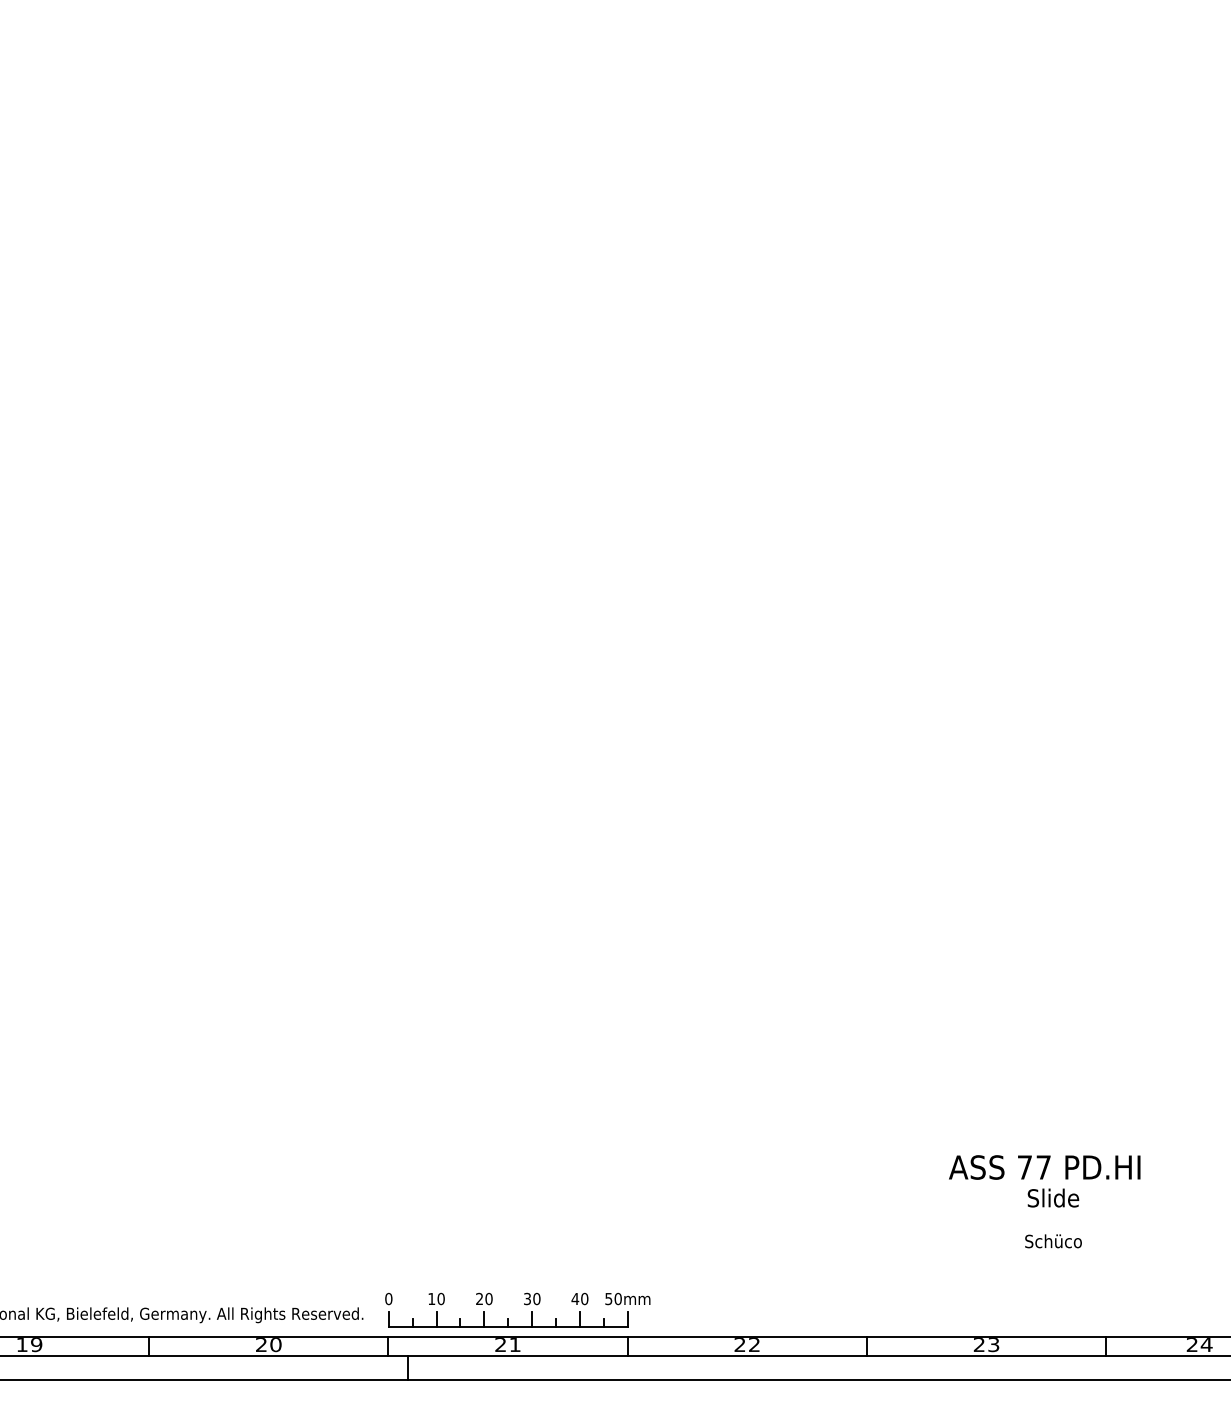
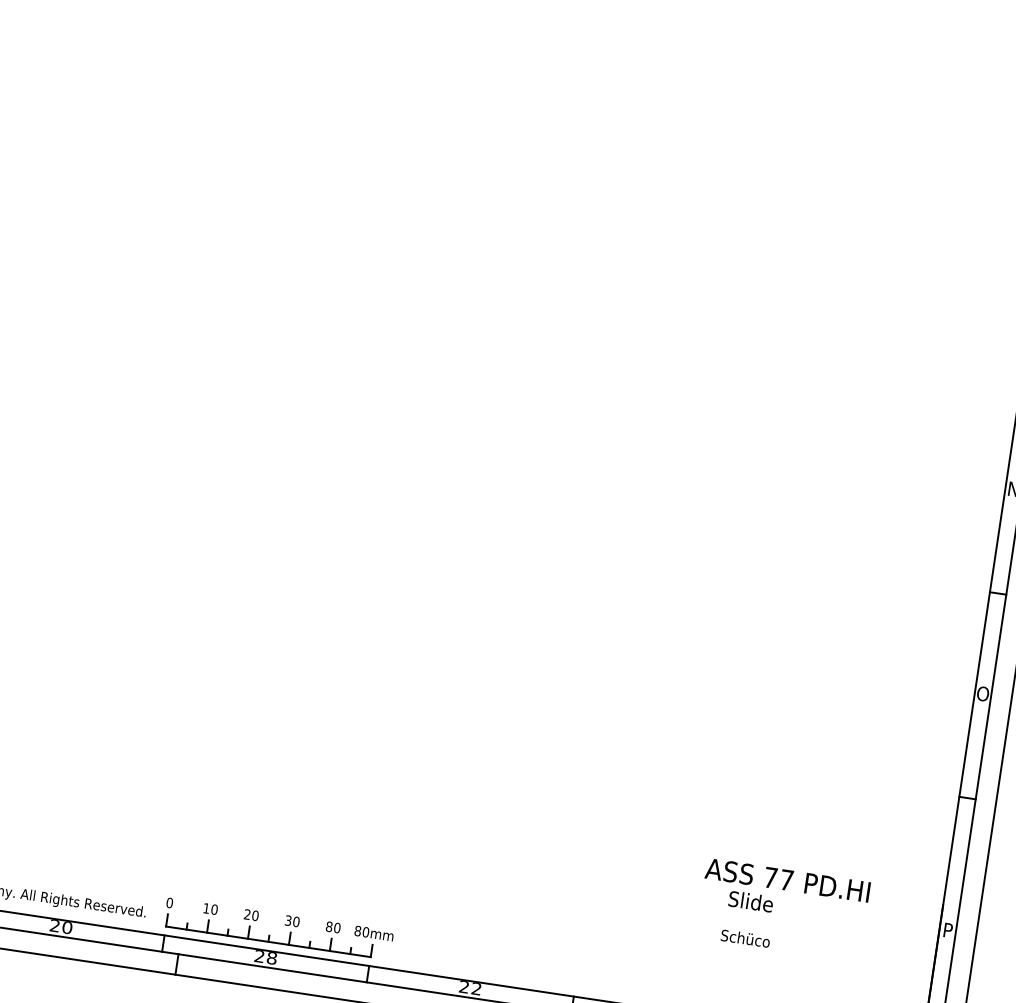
text: (1044, 1167) -> (787, 880), moved
text: (575, 1298) -> (329, 926), 40 -> 80
text: (608, 1298) -> (357, 930), 50mm -> 80mm
text: (514, 1345) -> (271, 958), 21 -> 28

